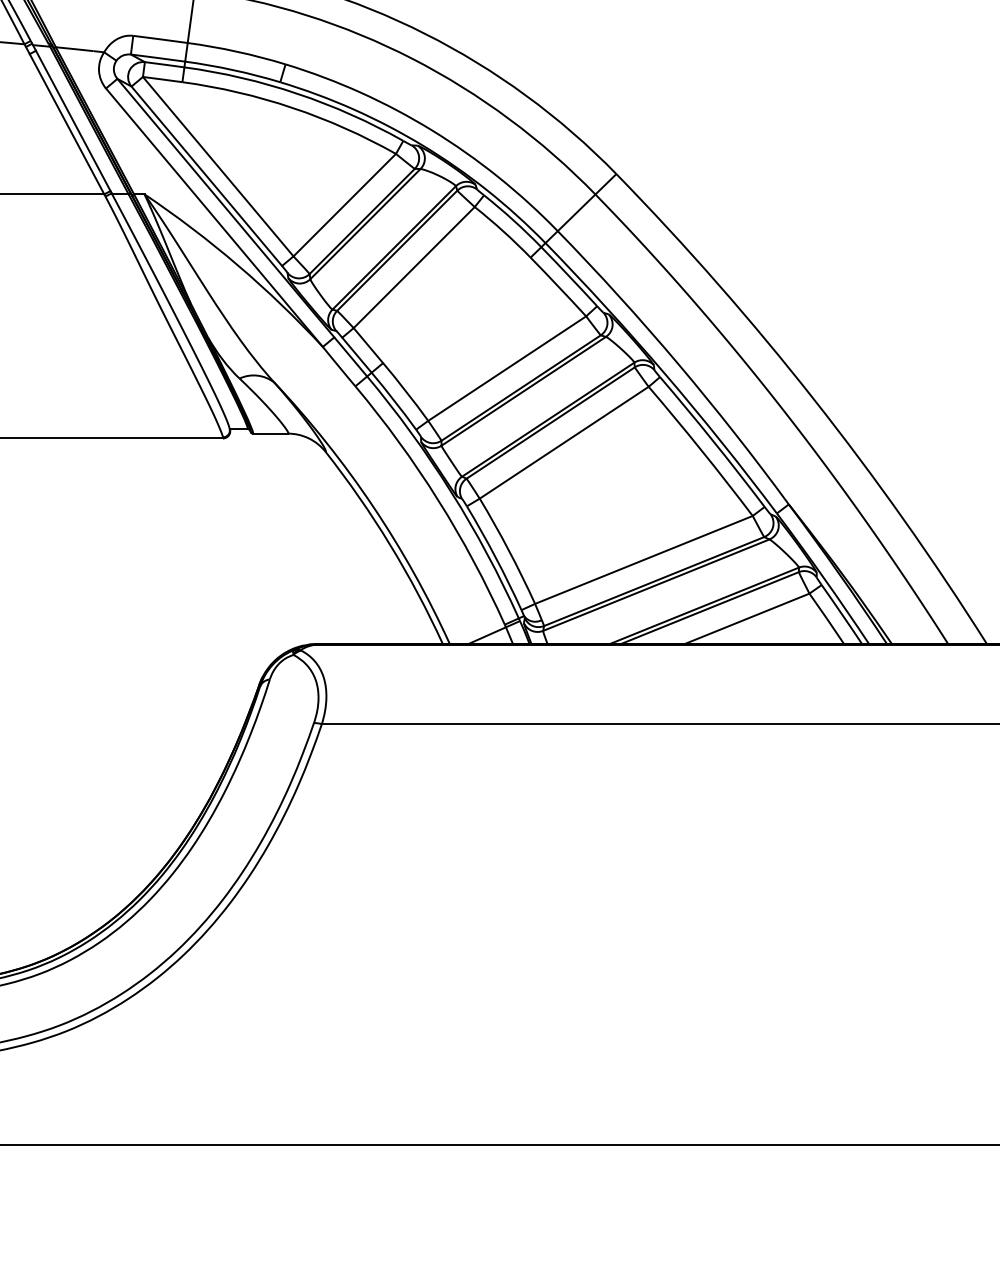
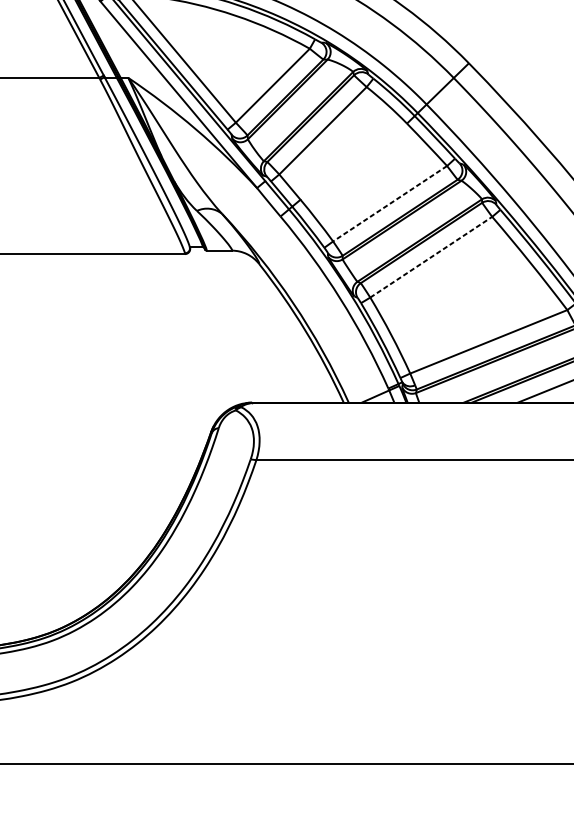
line: (507, 368) -> (390, 203), solid -> dashed
line: (564, 442) -> (431, 257), solid -> dashed

